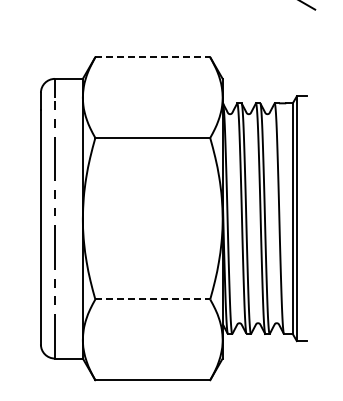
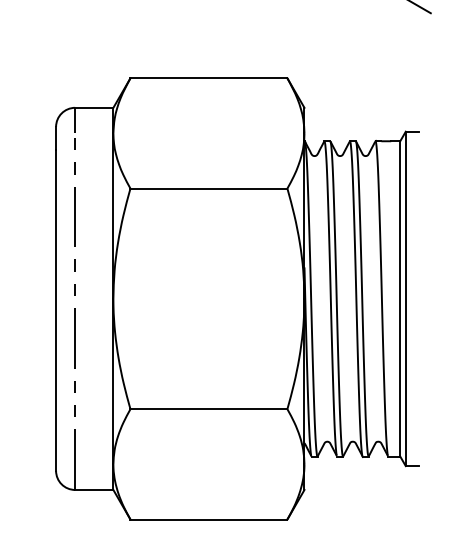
line: (153, 57) -> (209, 78), dashed -> solid
line: (153, 299) -> (209, 409), dashed -> solid

